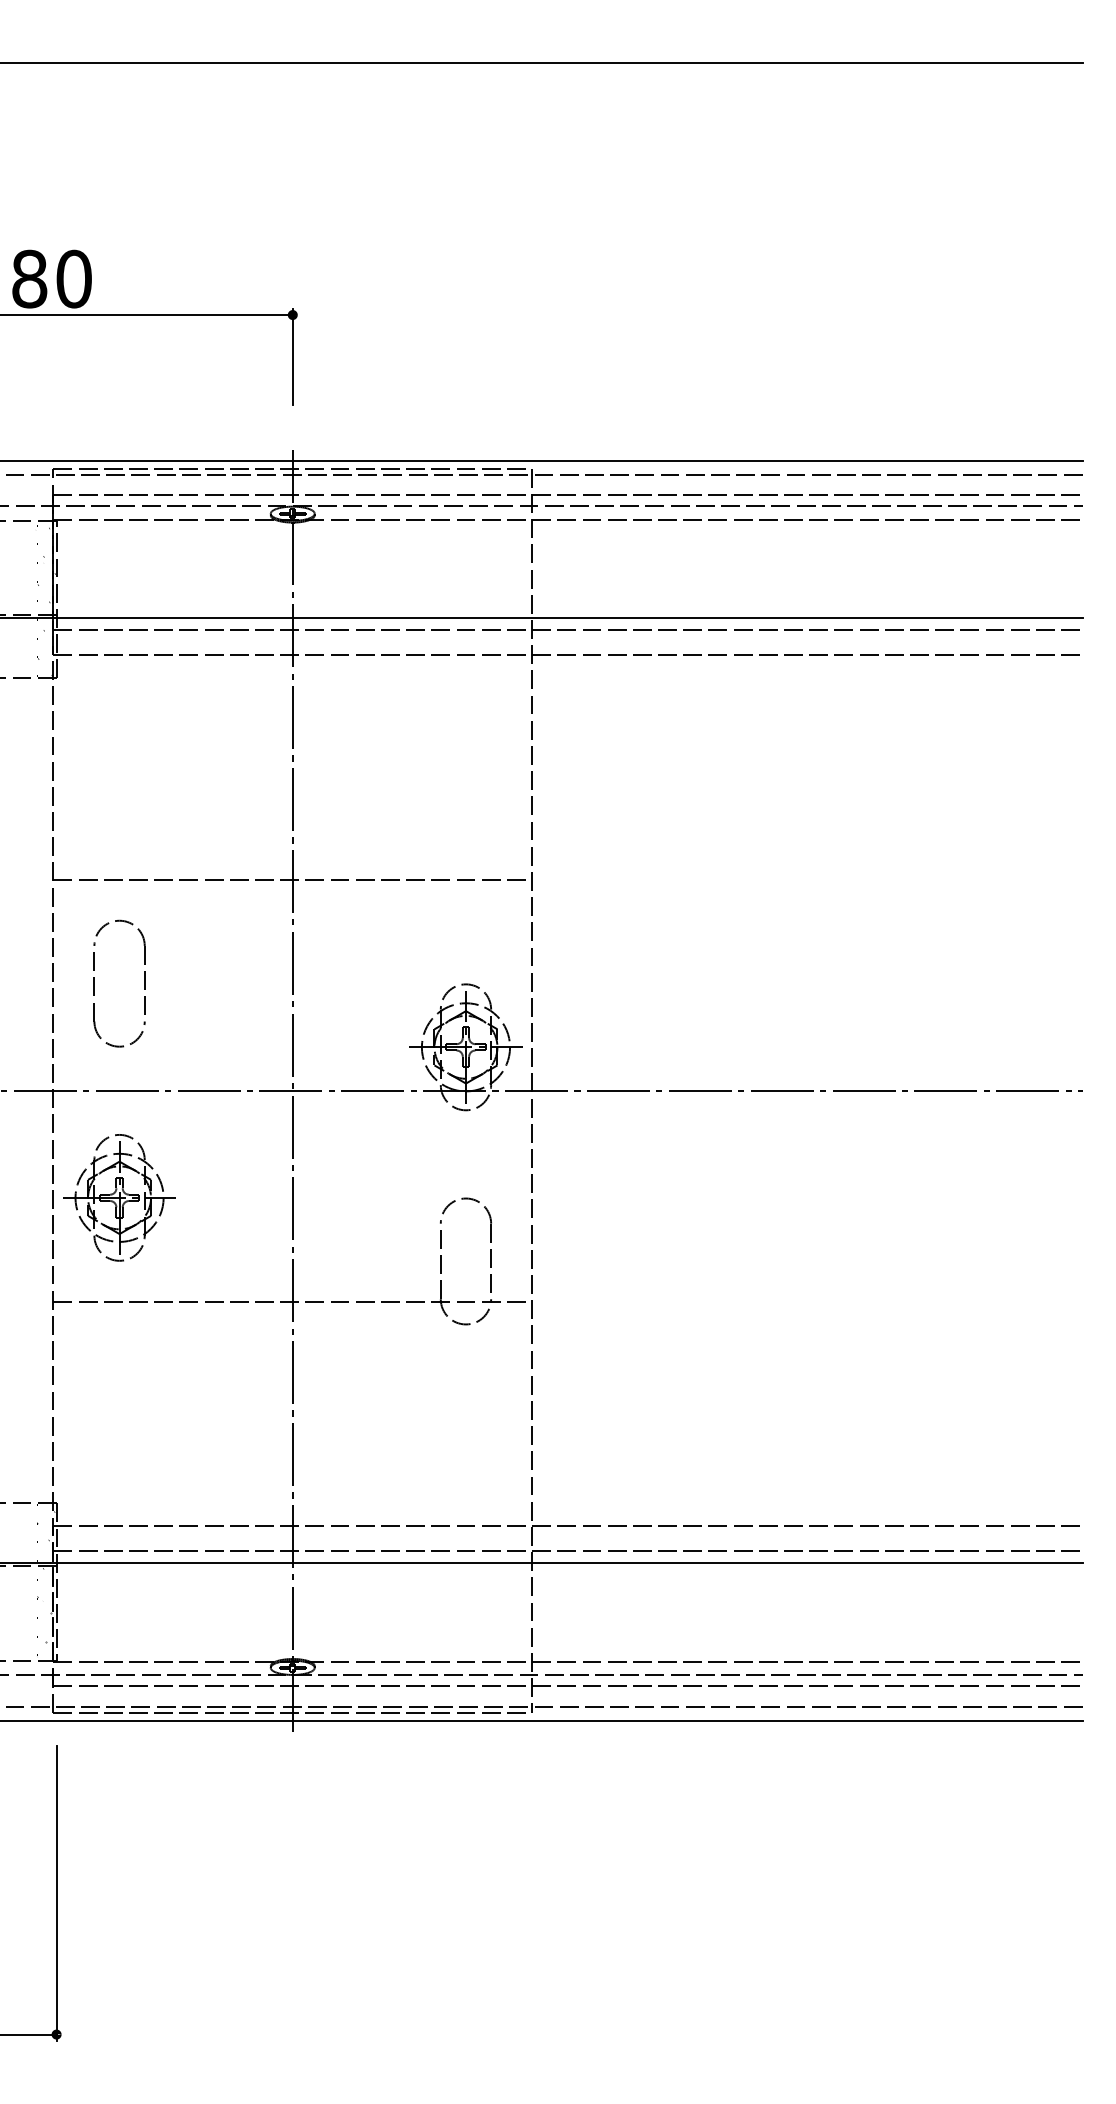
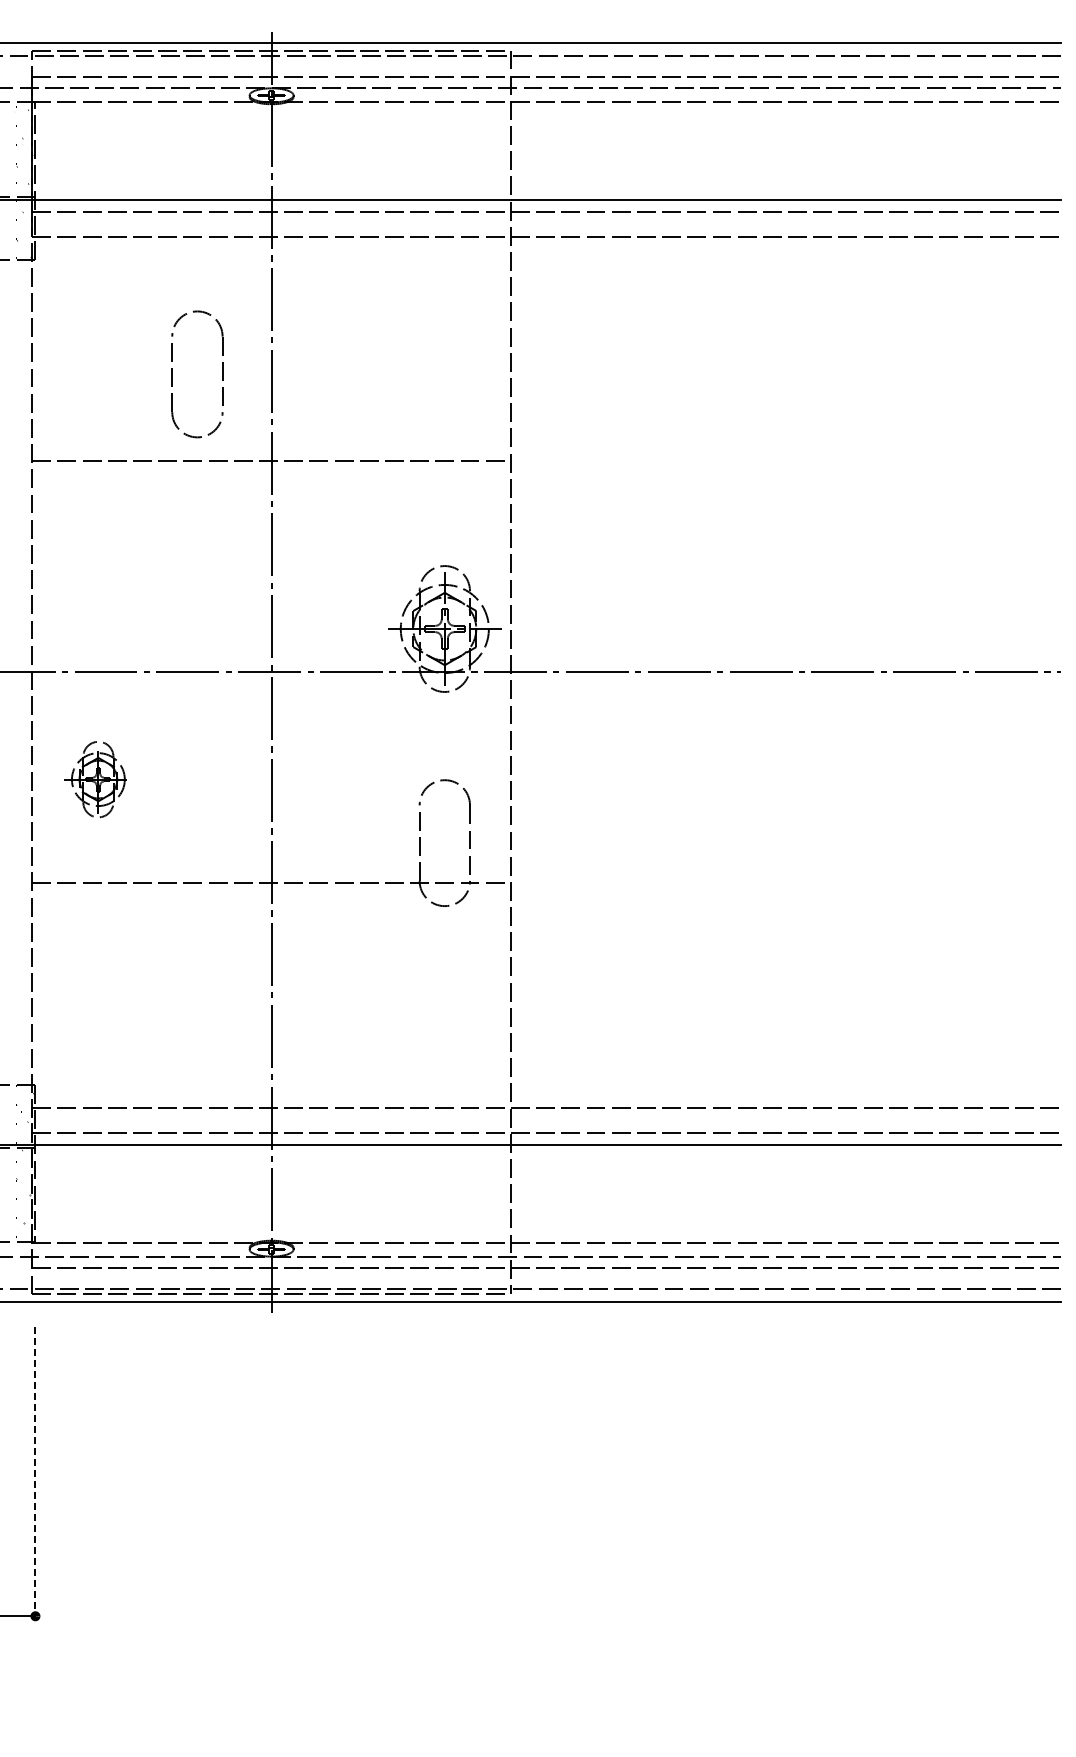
part: (94, 983) -> (172, 374), moved
part: (119, 1197) -> (98, 779), size x0.6
line: (56, 1893) -> (35, 1475), solid -> dashed

